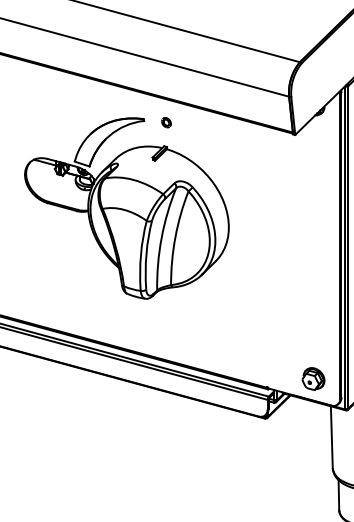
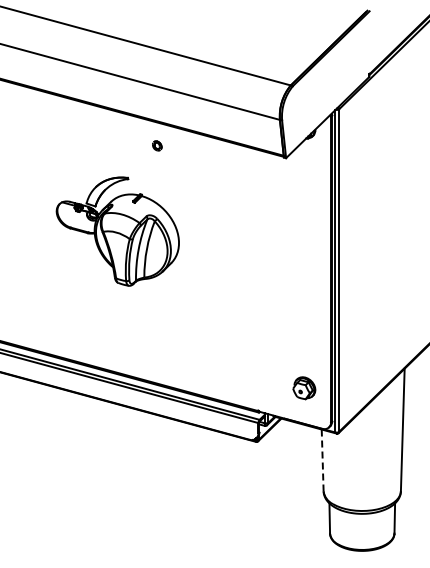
part: (126, 208) -> (117, 231), size x0.6
part: (313, 379) -> (304, 388), moved
line: (331, 437) -> (322, 460), solid -> dashed

